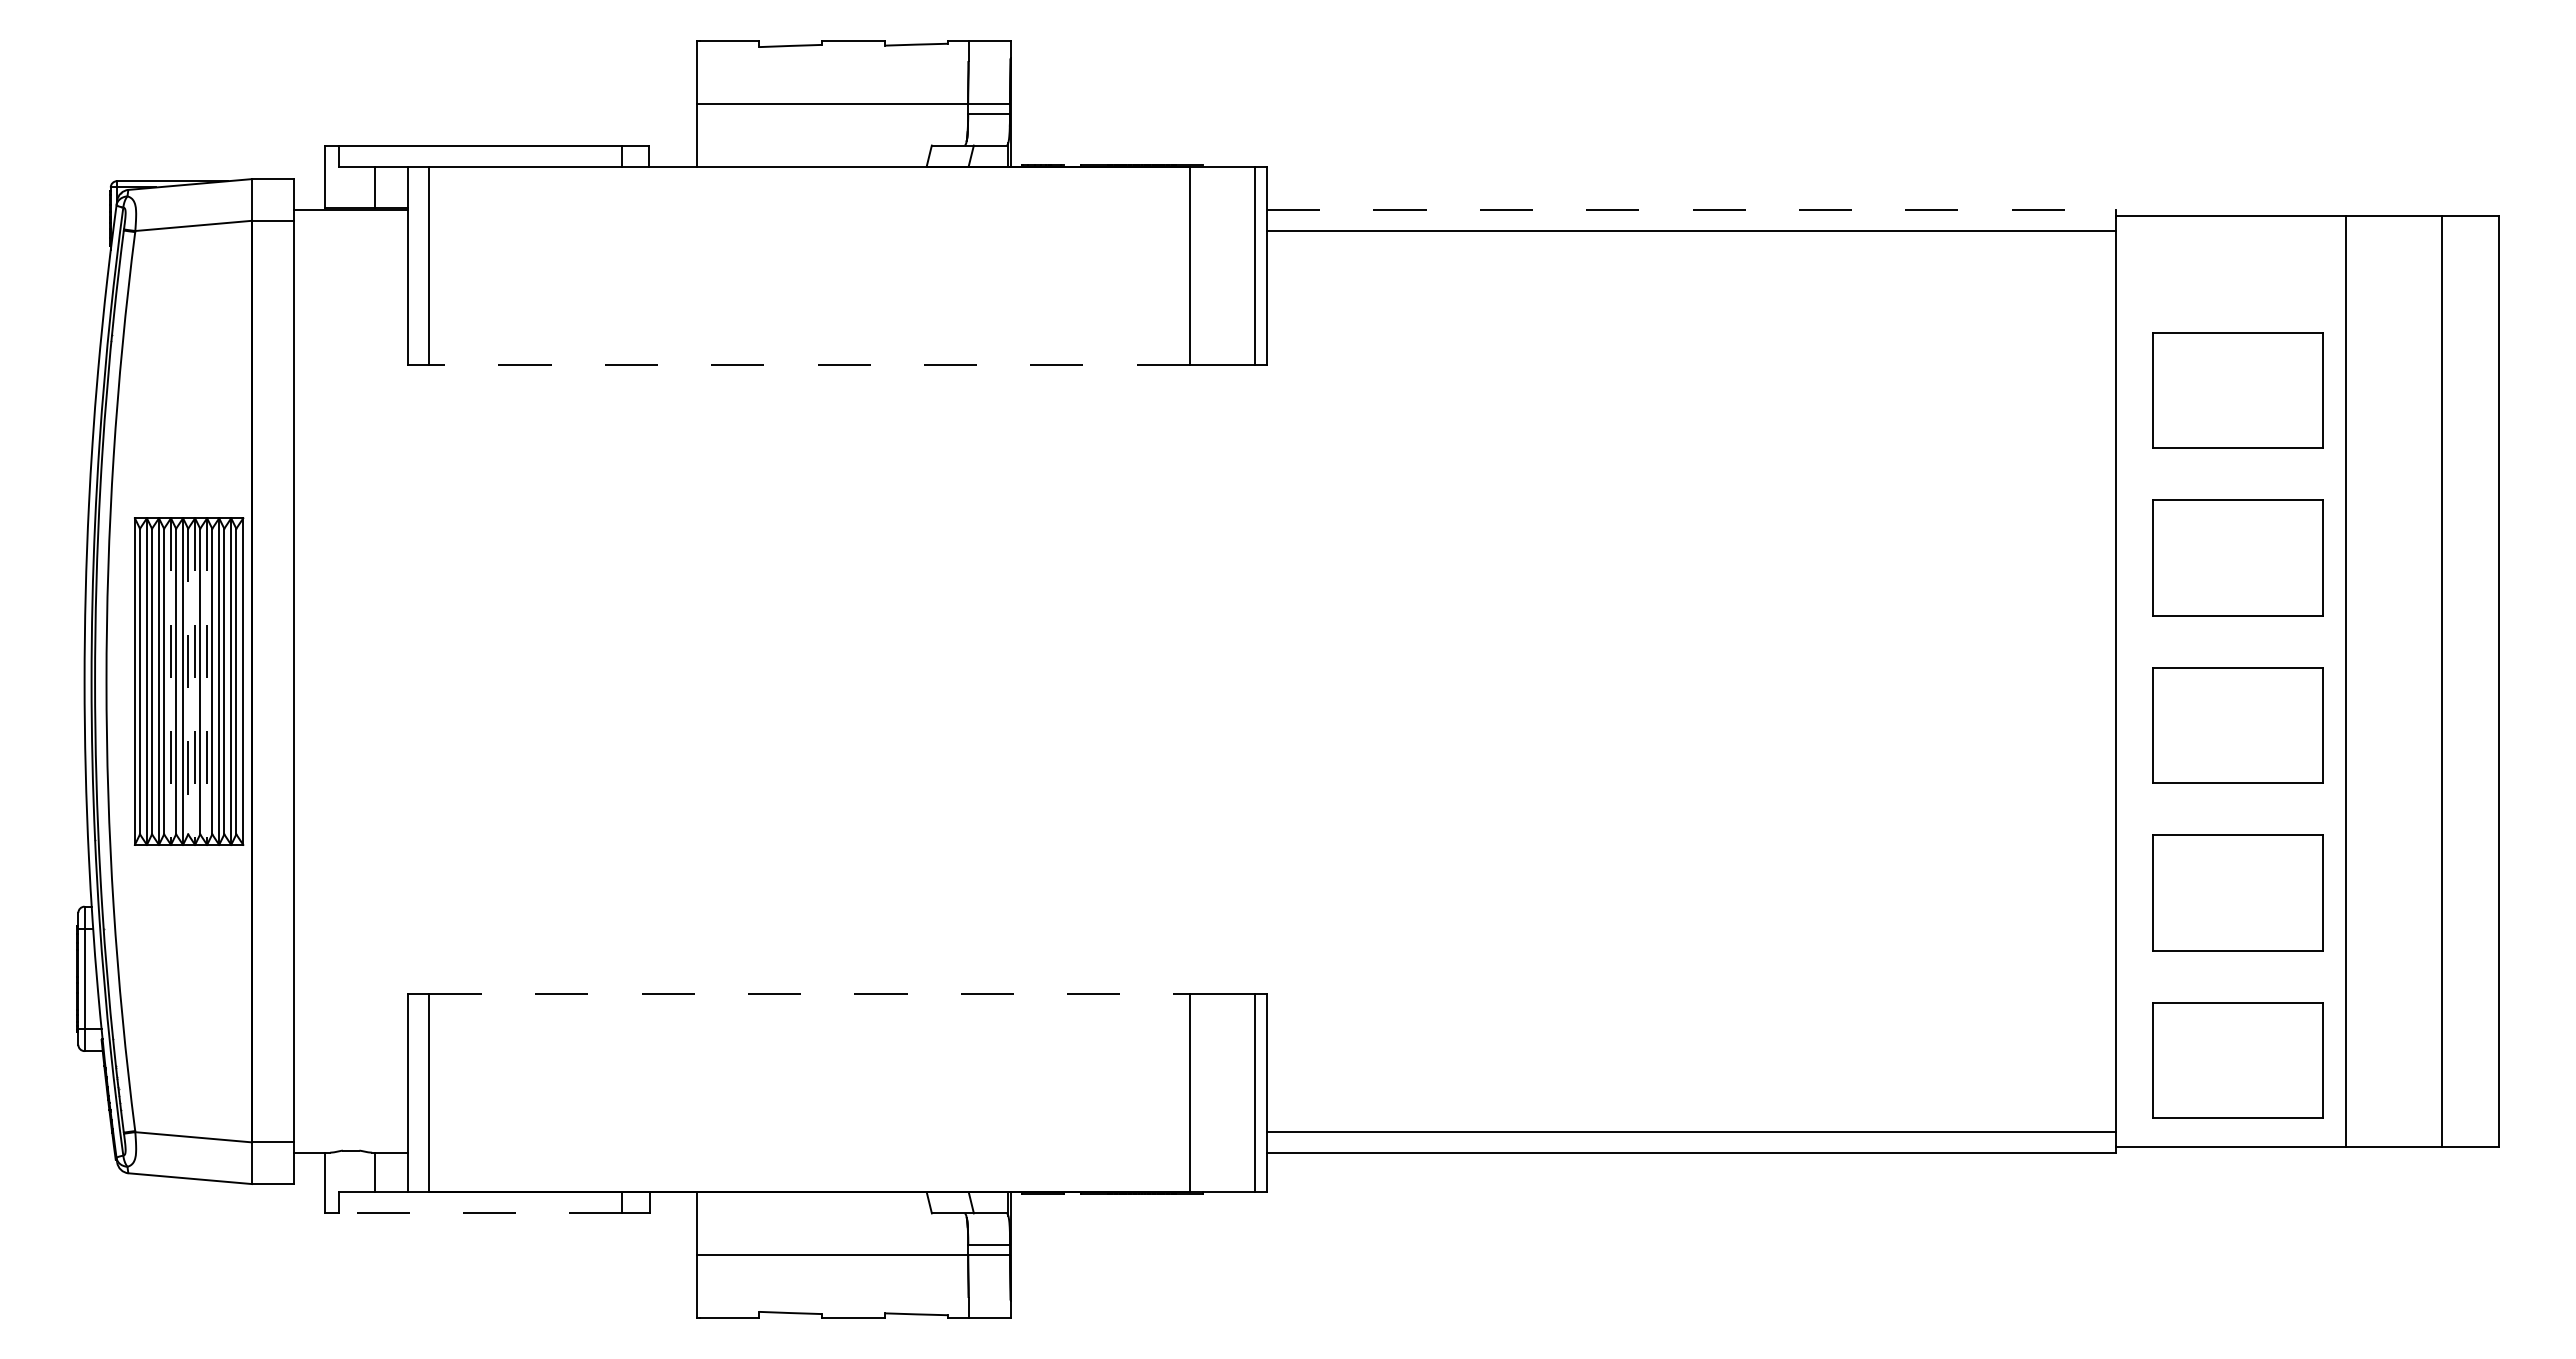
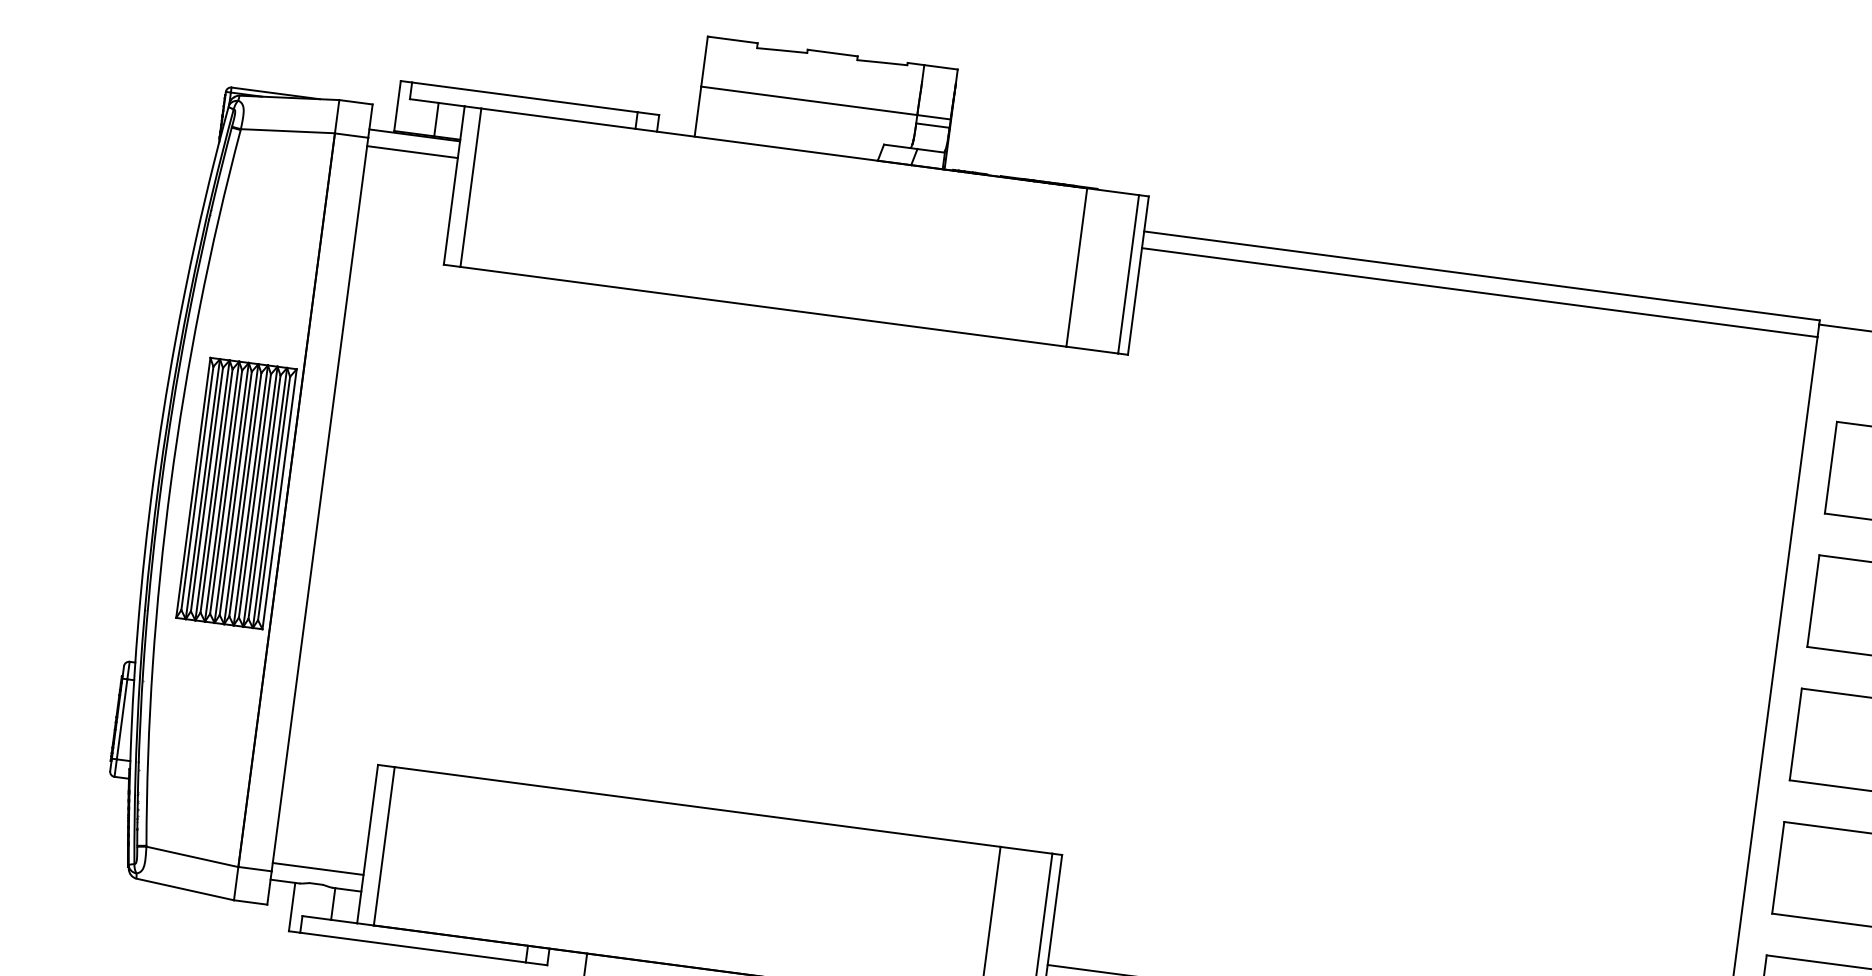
line: (1691, 210) -> (1482, 275), dashed -> solid
line: (350, 231) -> (412, 152), added
line: (808, 365) -> (762, 306), dashed -> solid
line: (188, 681) -> (236, 493), dashed -> solid
line: (171, 682) -> (222, 492), dashed -> solid
line: (195, 682) -> (241, 494), dashed -> solid
line: (207, 682) -> (251, 496), dashed -> solid
line: (809, 993) -> (697, 806), dashed -> solid
line: (350, 1131) -> (317, 868), added
line: (480, 1213) -> (412, 947), dashed -> solid

